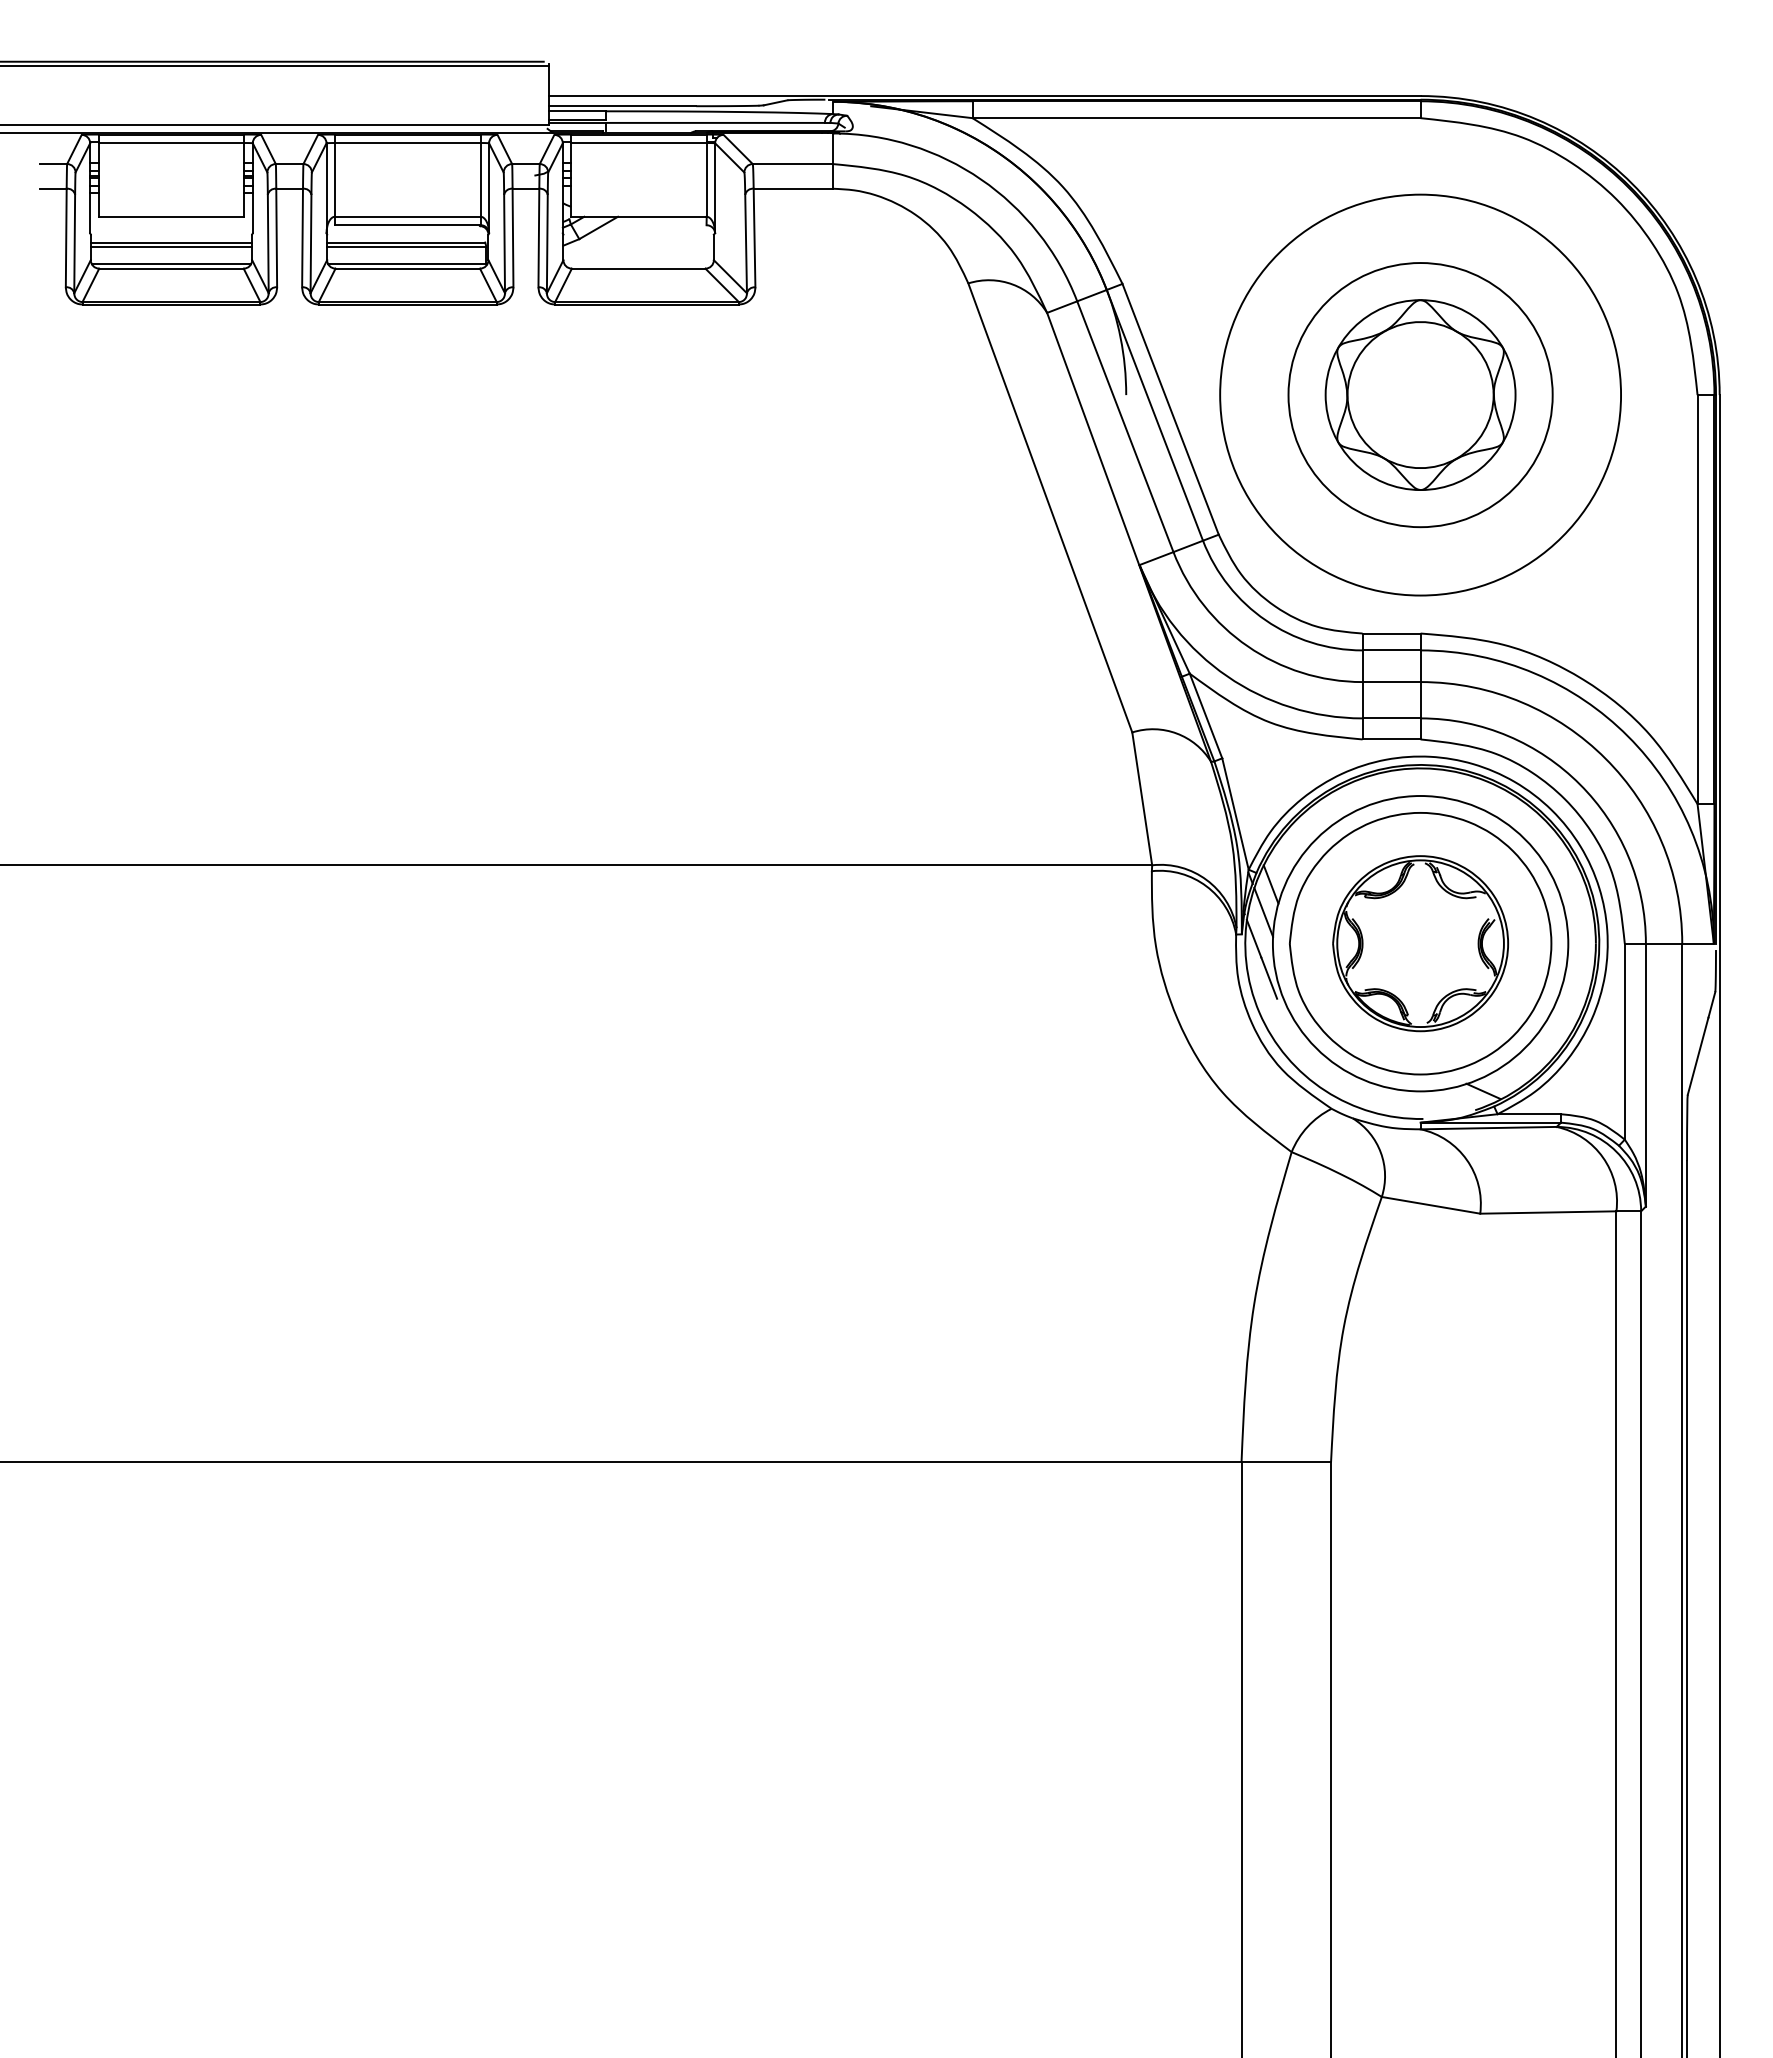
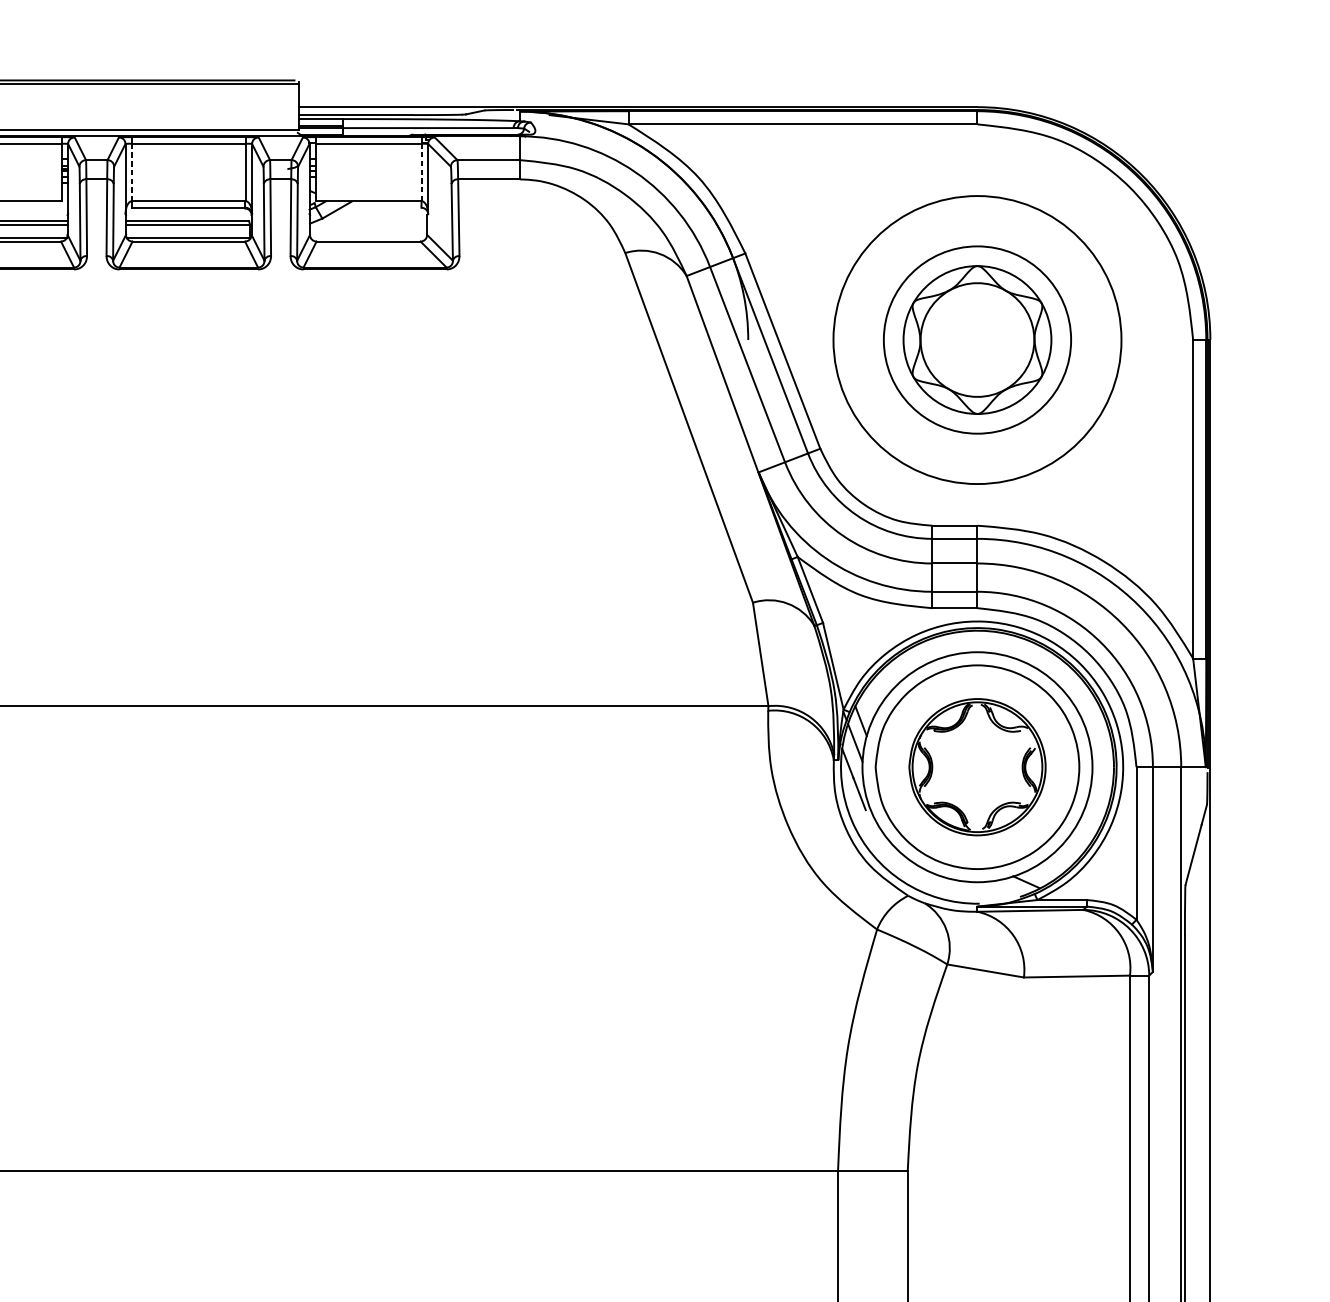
line: (334, 179) -> (131, 172), solid -> dashed
line: (706, 179) -> (421, 172), solid -> dashed
circle: (1420, 394) -> (977, 339), size x0.6
circle: (1420, 395) -> (977, 340), size x1.4

